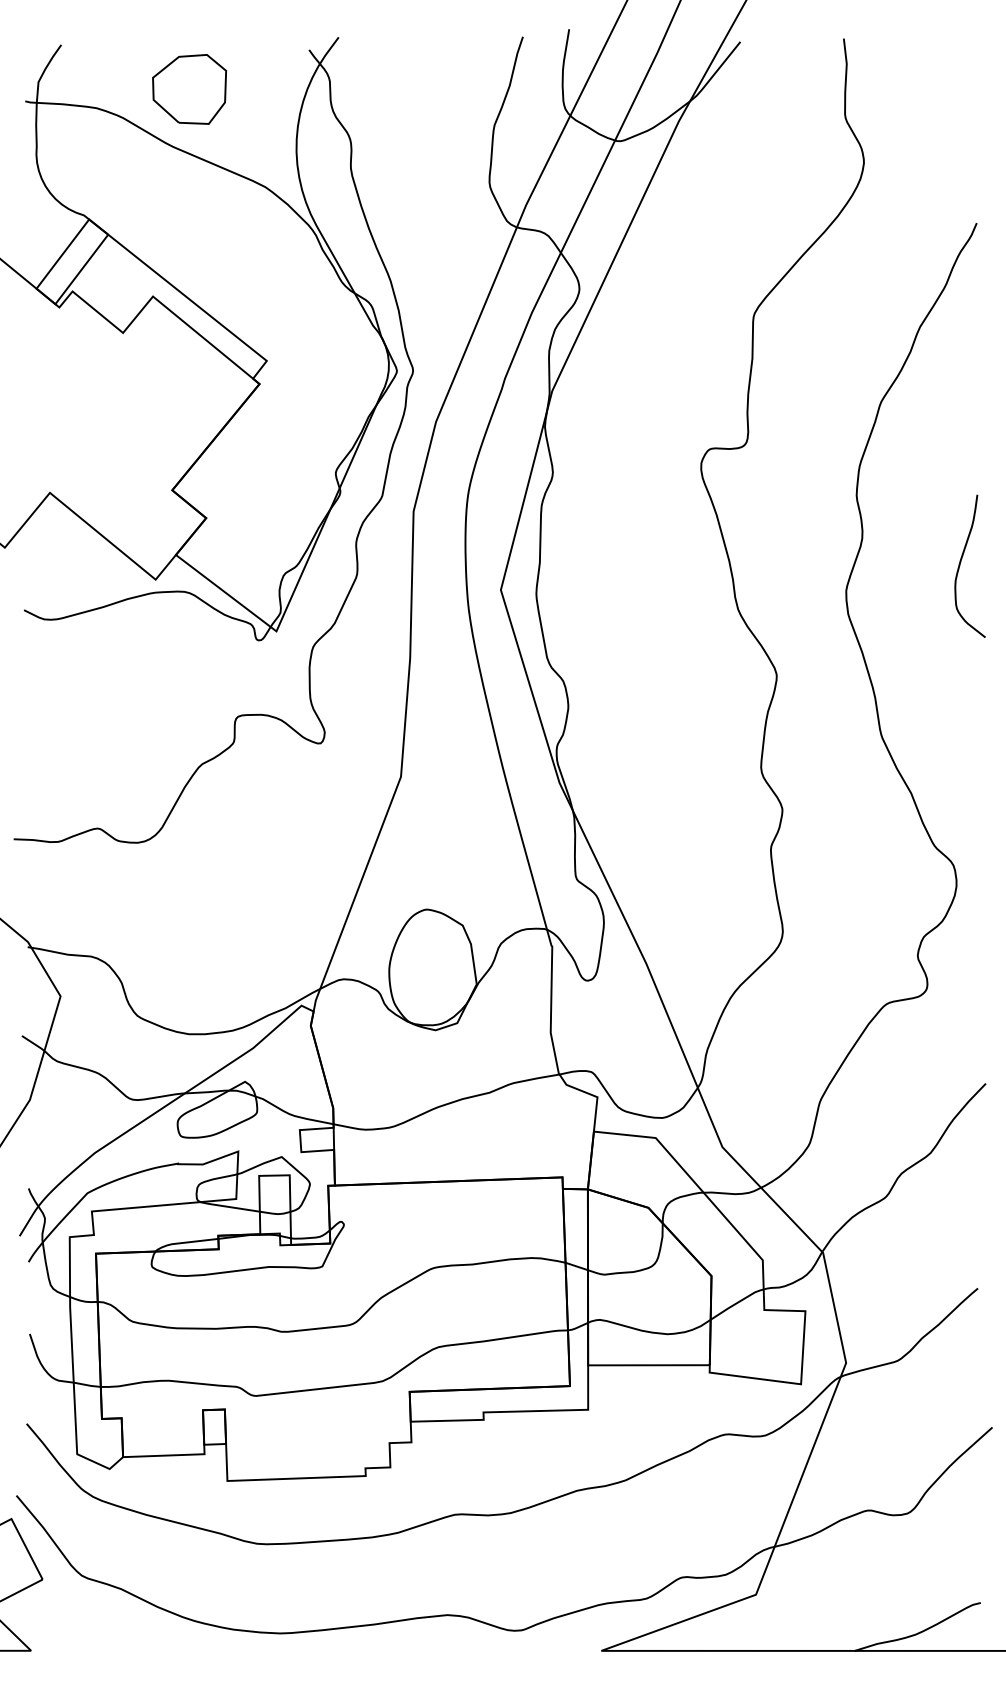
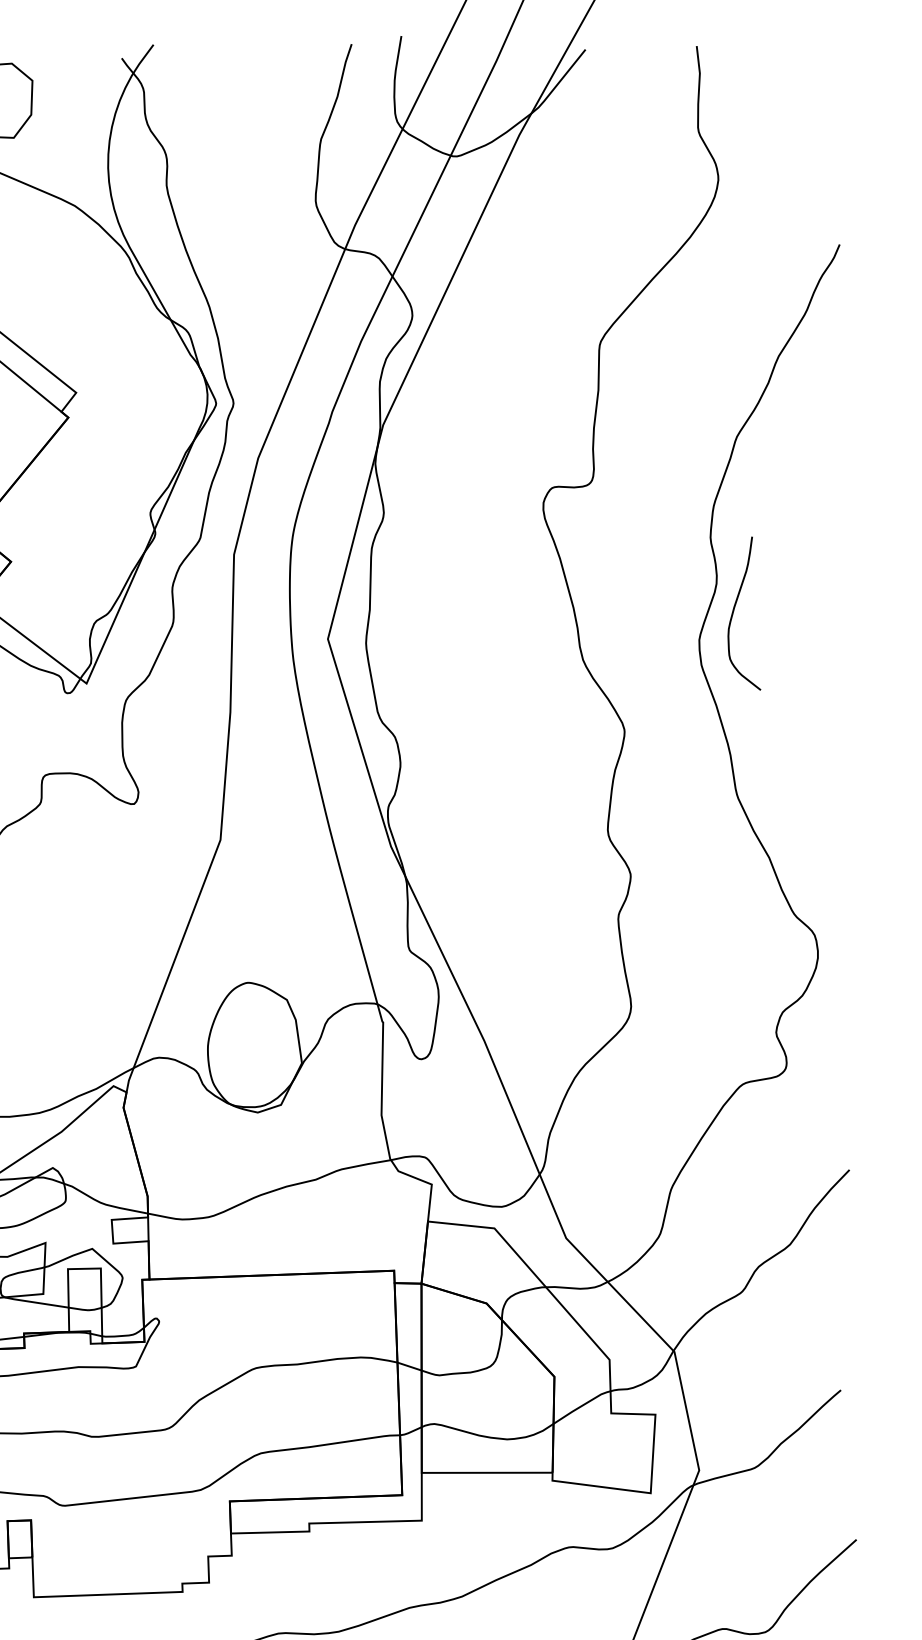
curve: (961, 562) -> (735, 609), moved

